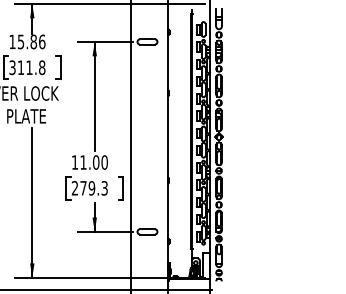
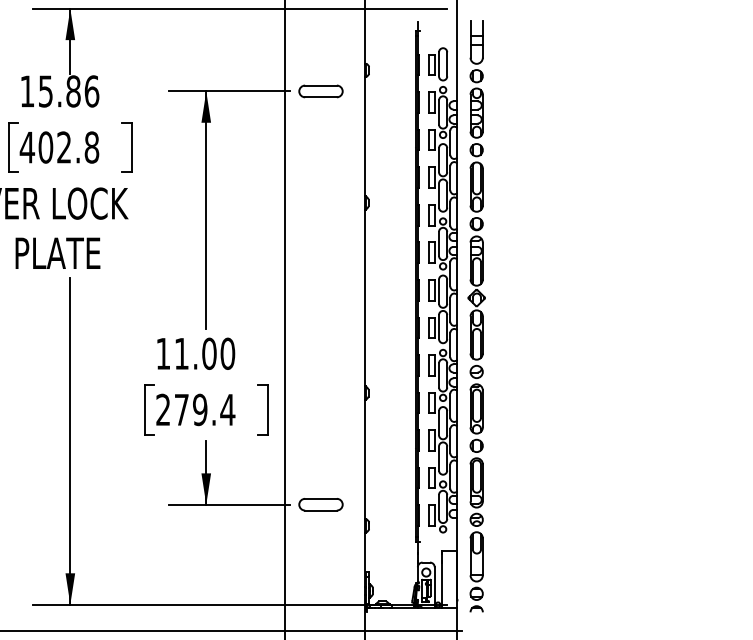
text: (20, 67) -> (44, 147), 311.8 -> 402.8
text: (104, 187) -> (227, 408), 279.3 -> 279.4

